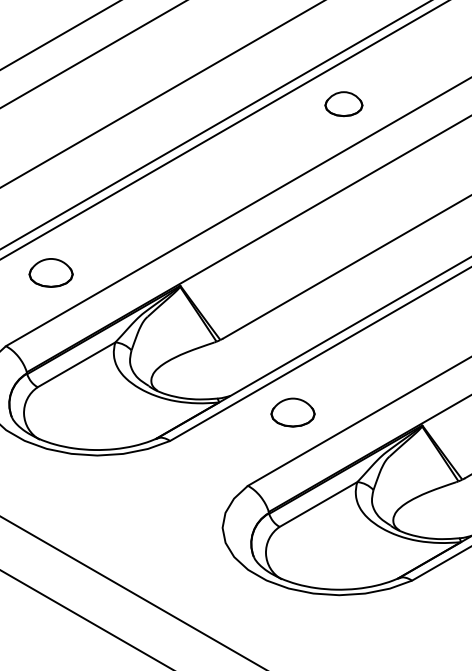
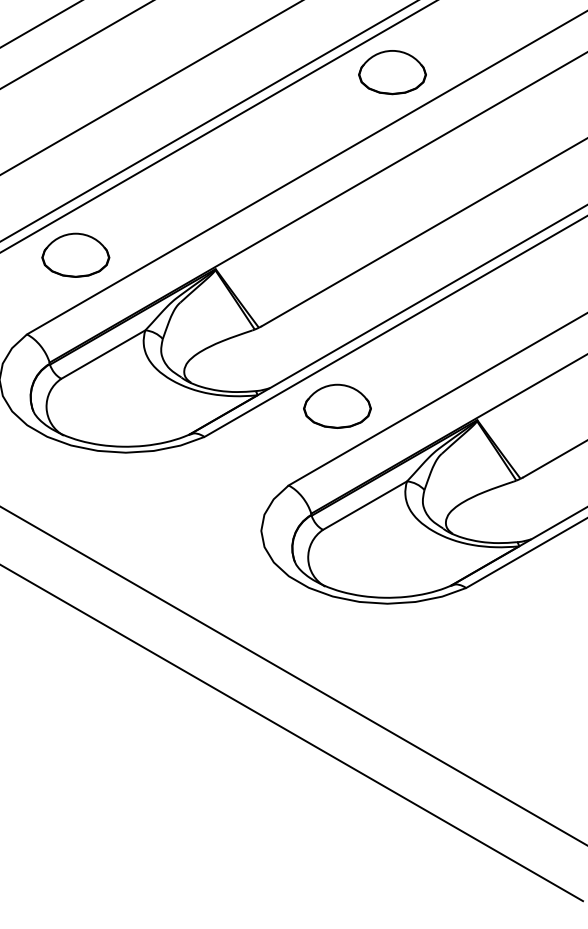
part: (343, 103) -> (392, 72), size x1.67
part: (50, 272) -> (75, 254), size x1.43
part: (293, 411) -> (337, 405), size x1.43

